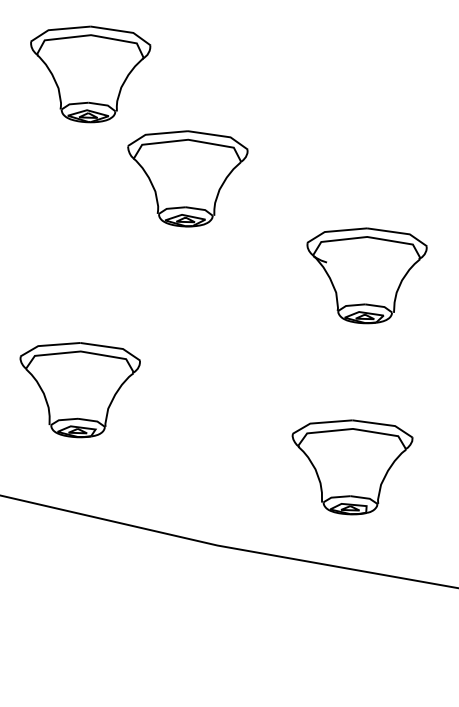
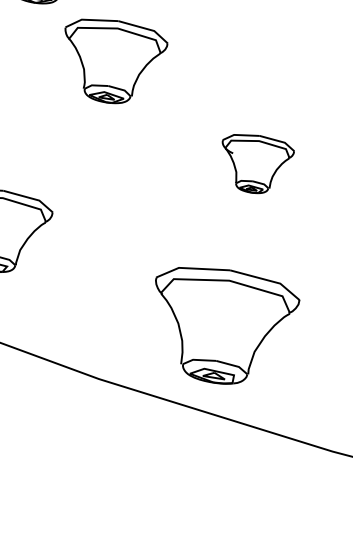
part: (366, 275) -> (255, 163), size x0.7
part: (352, 467) -> (222, 326), size x1.4

